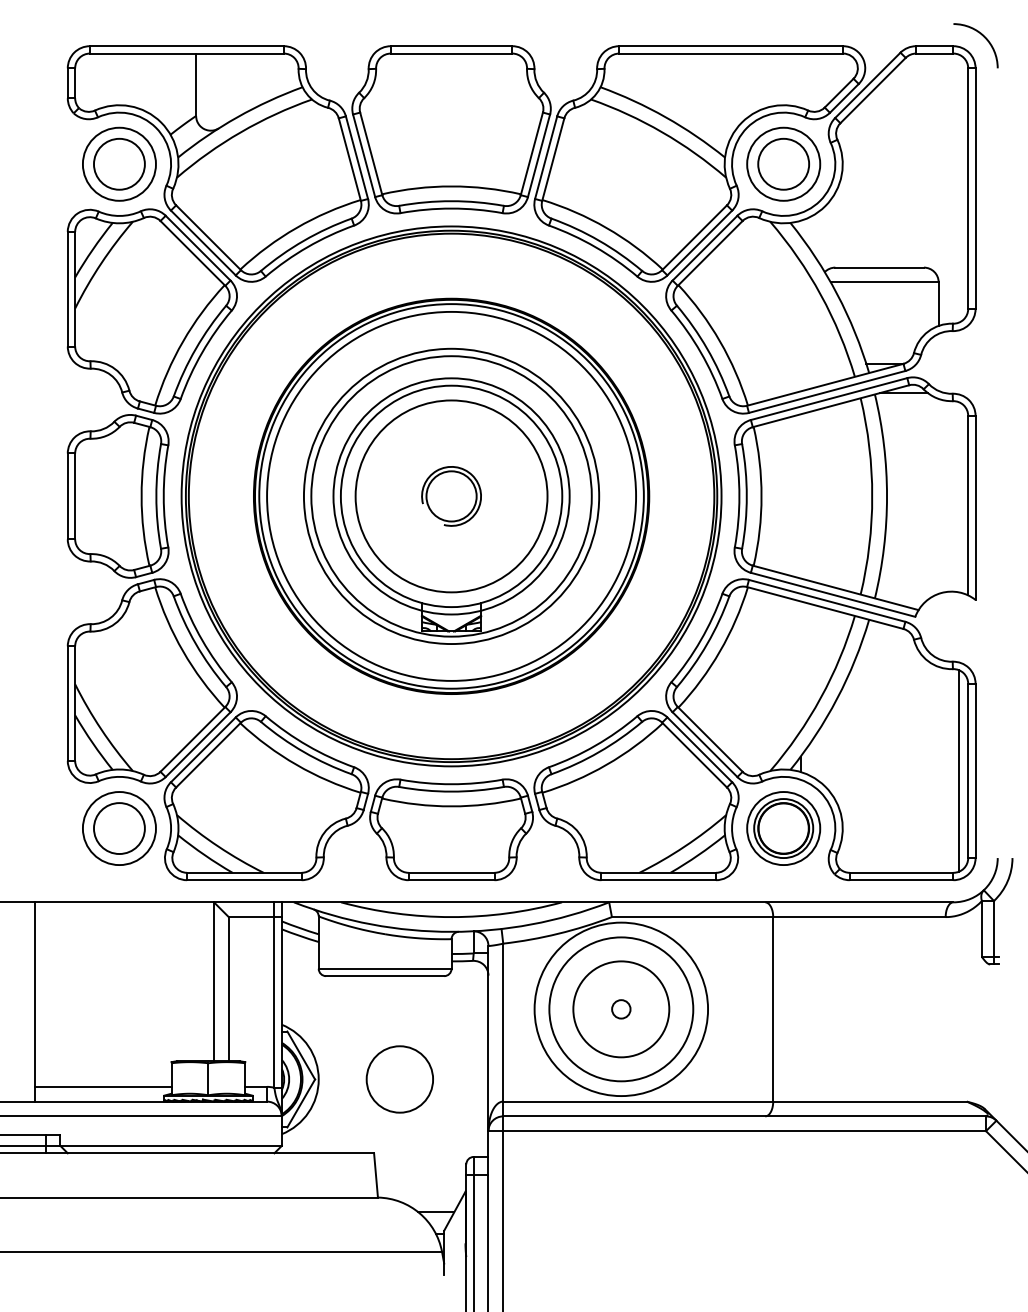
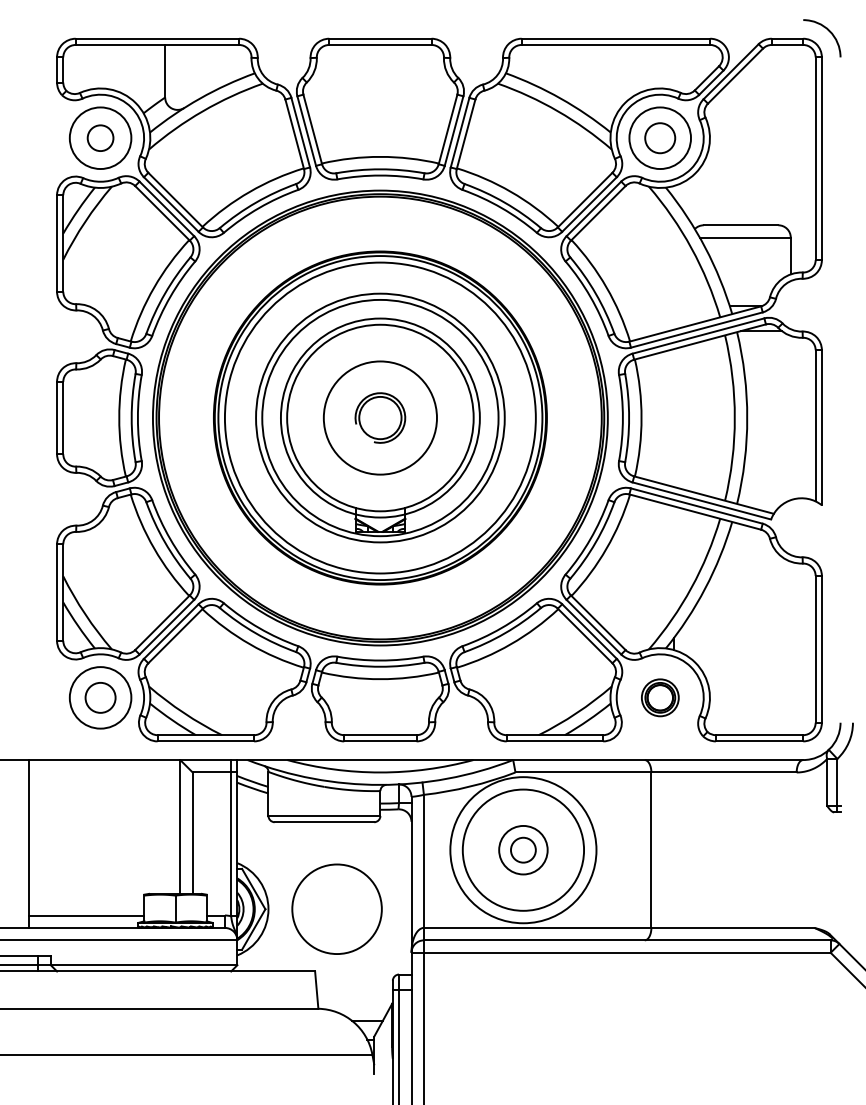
circle: (119, 163) -> (100, 137), size x0.6
circle: (783, 163) -> (660, 137), size x0.7
circle: (451, 496) -> (380, 418), size x0.7
line: (958, 770) -> (807, 648), removed
circle: (119, 828) -> (100, 697), size x0.7
part: (783, 828) -> (660, 697), size x0.6
circle: (621, 1009) -> (523, 850), size x0.6
circle: (621, 1009) -> (523, 850), size x1.6
circle: (399, 1079) -> (336, 909), size x1.6

